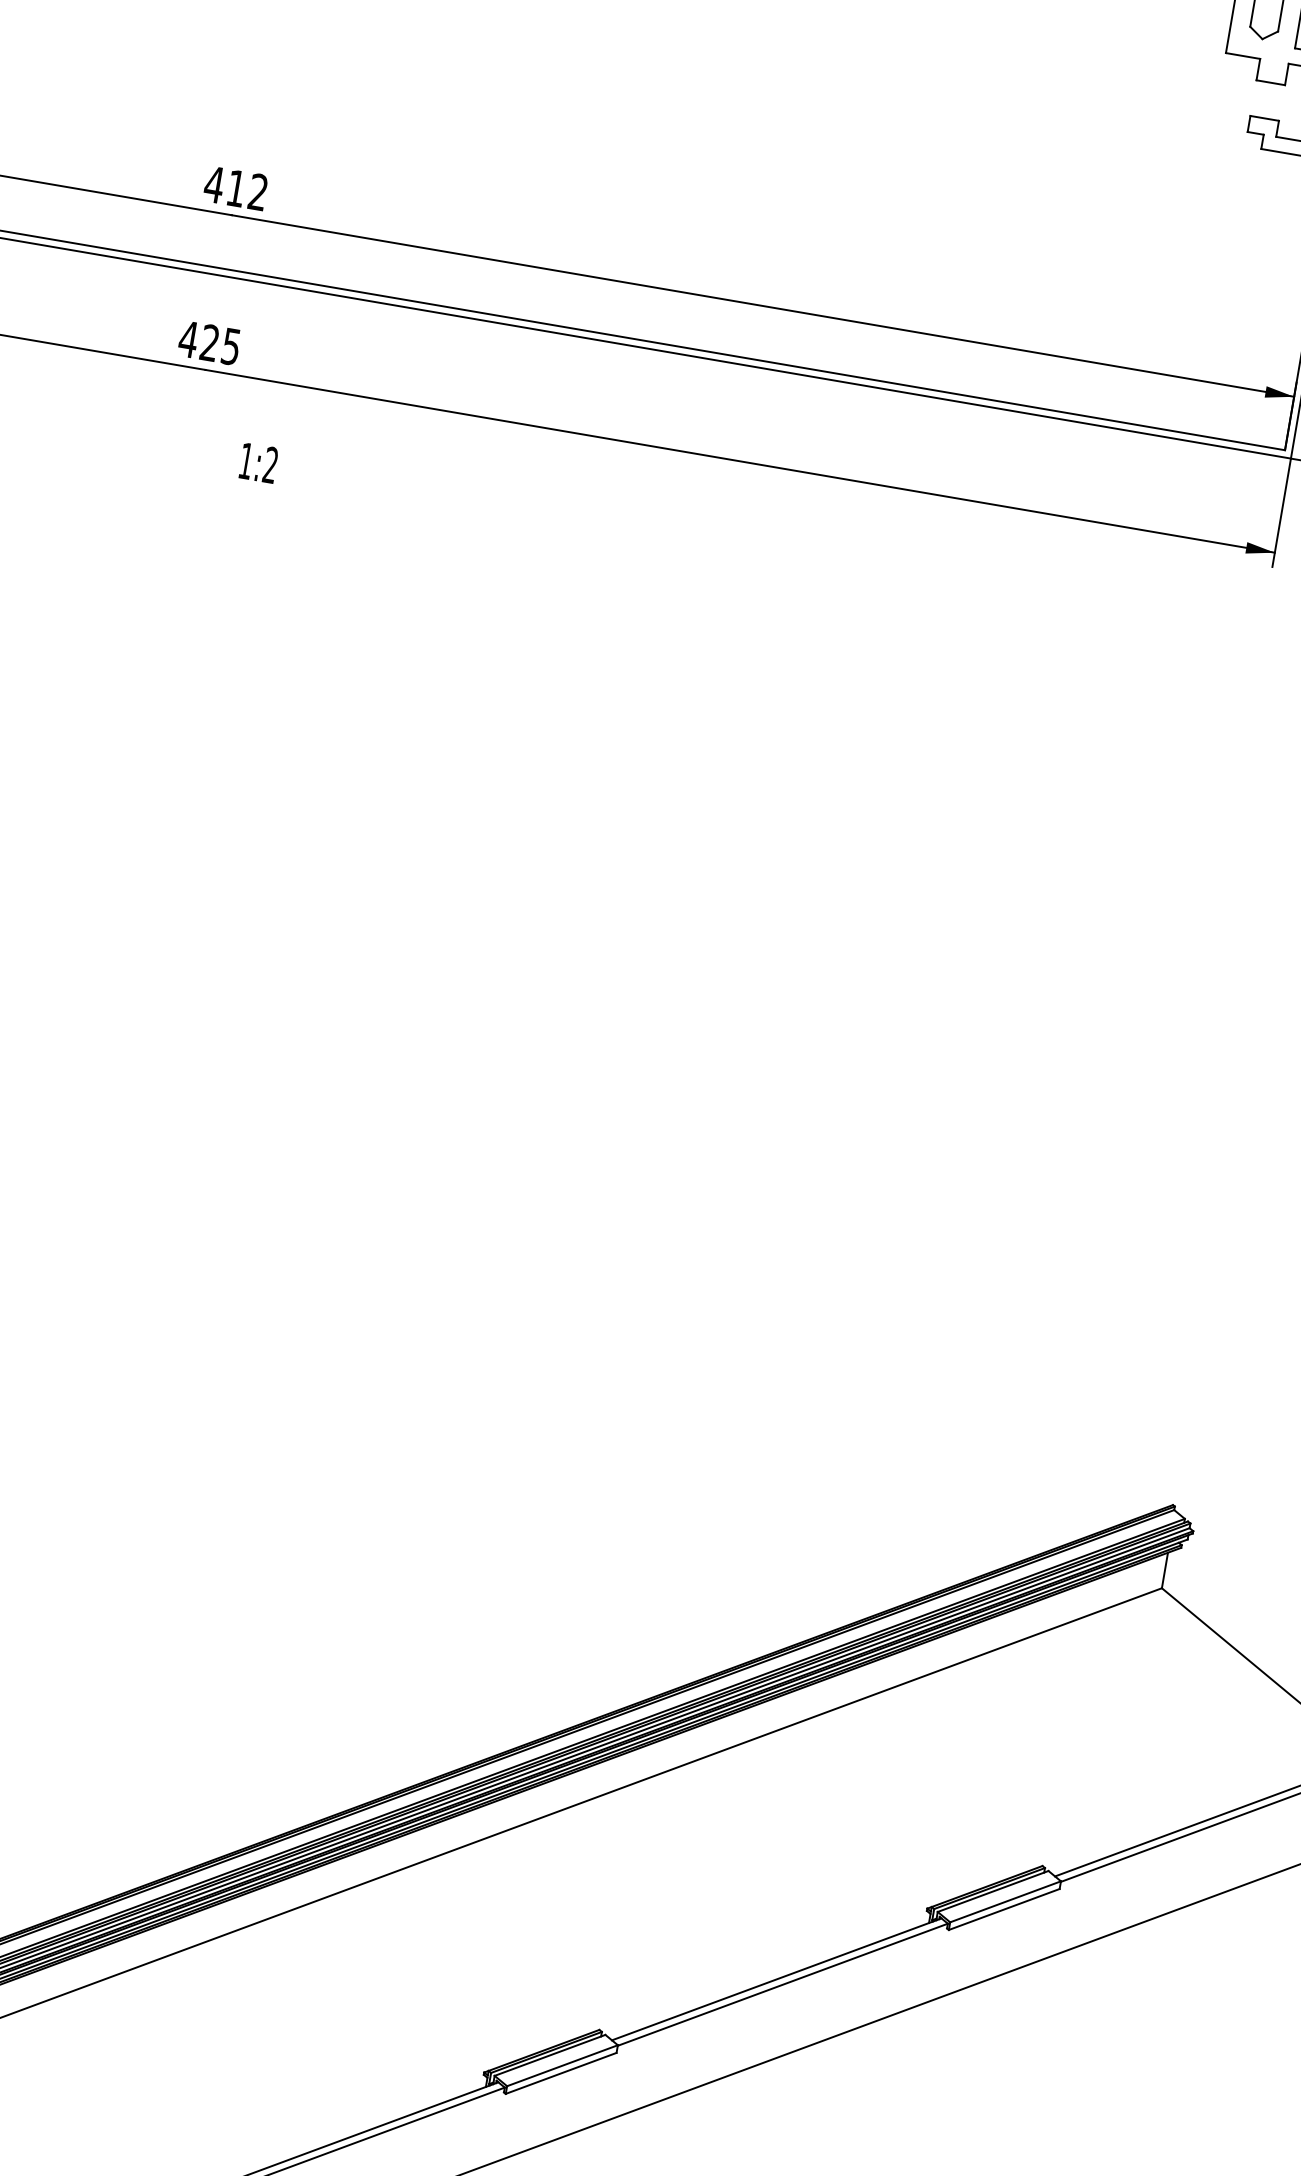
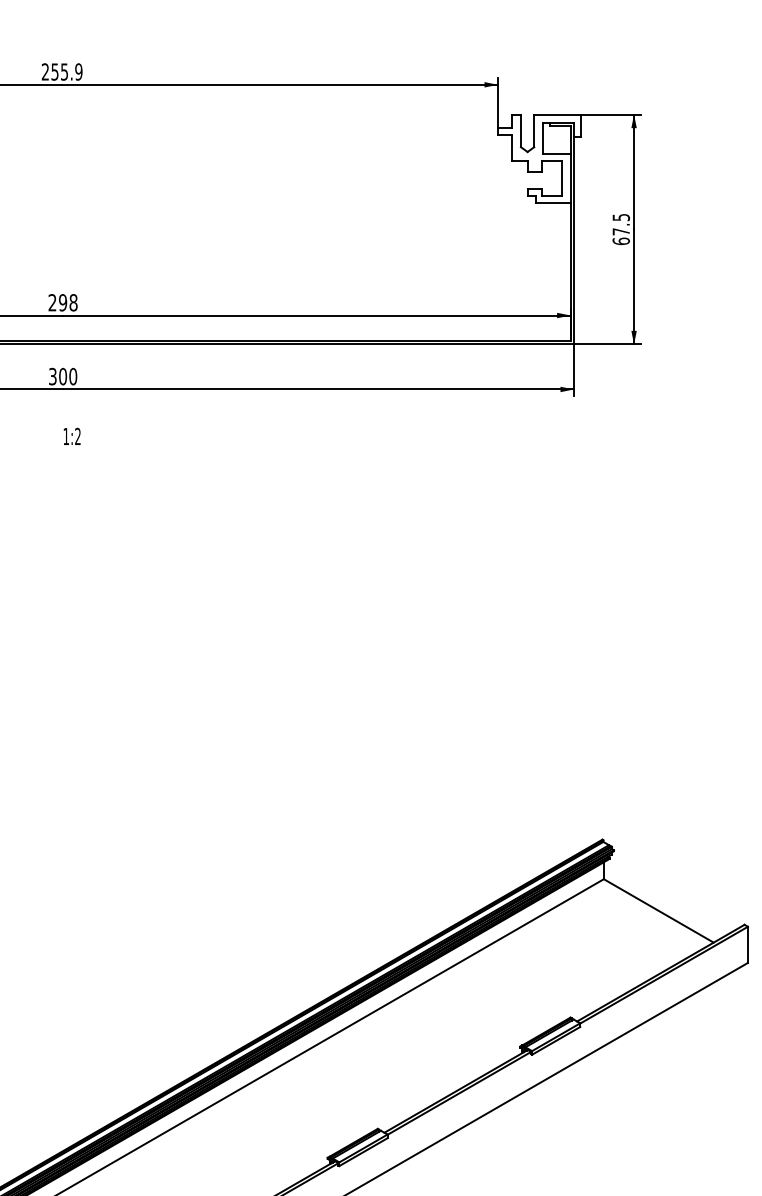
text: (235, 187) -> (62, 302), 412 -> 298
text: (208, 342) -> (62, 376), 425 -> 300
text: (257, 460) -> (71, 435), moved

